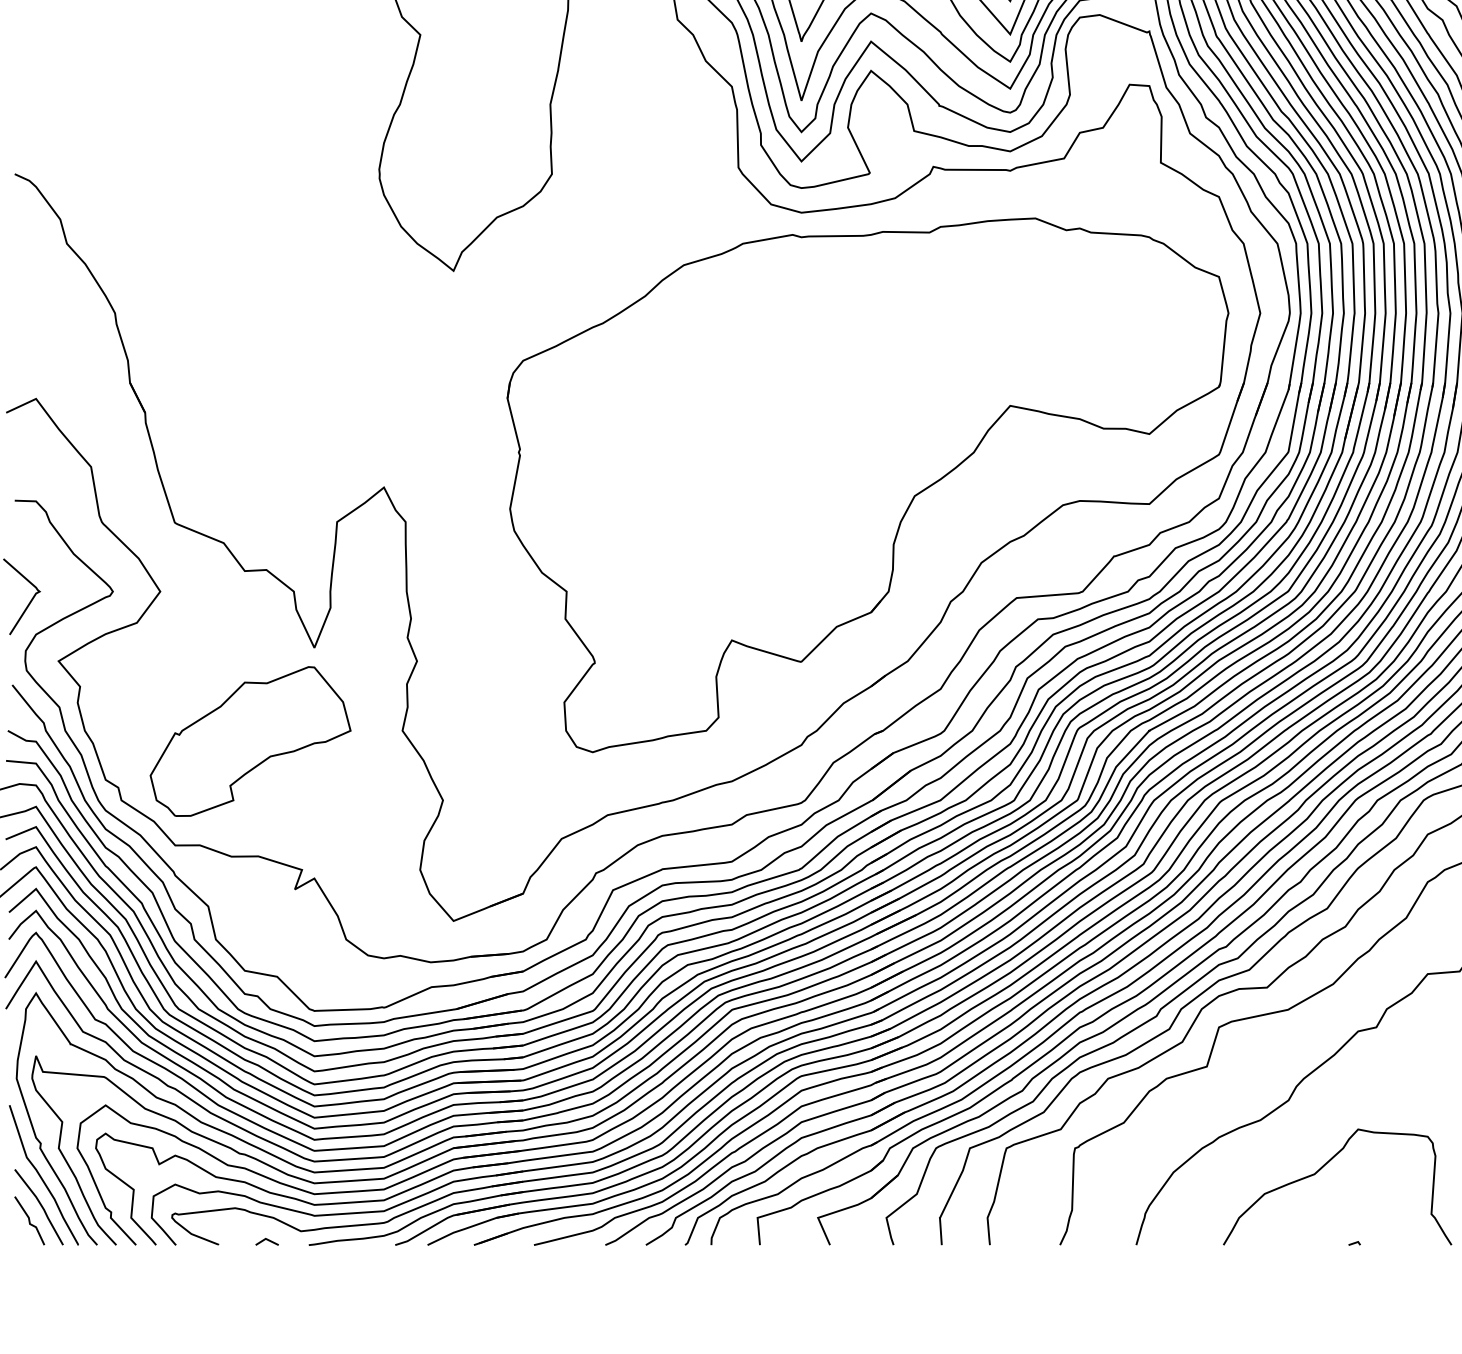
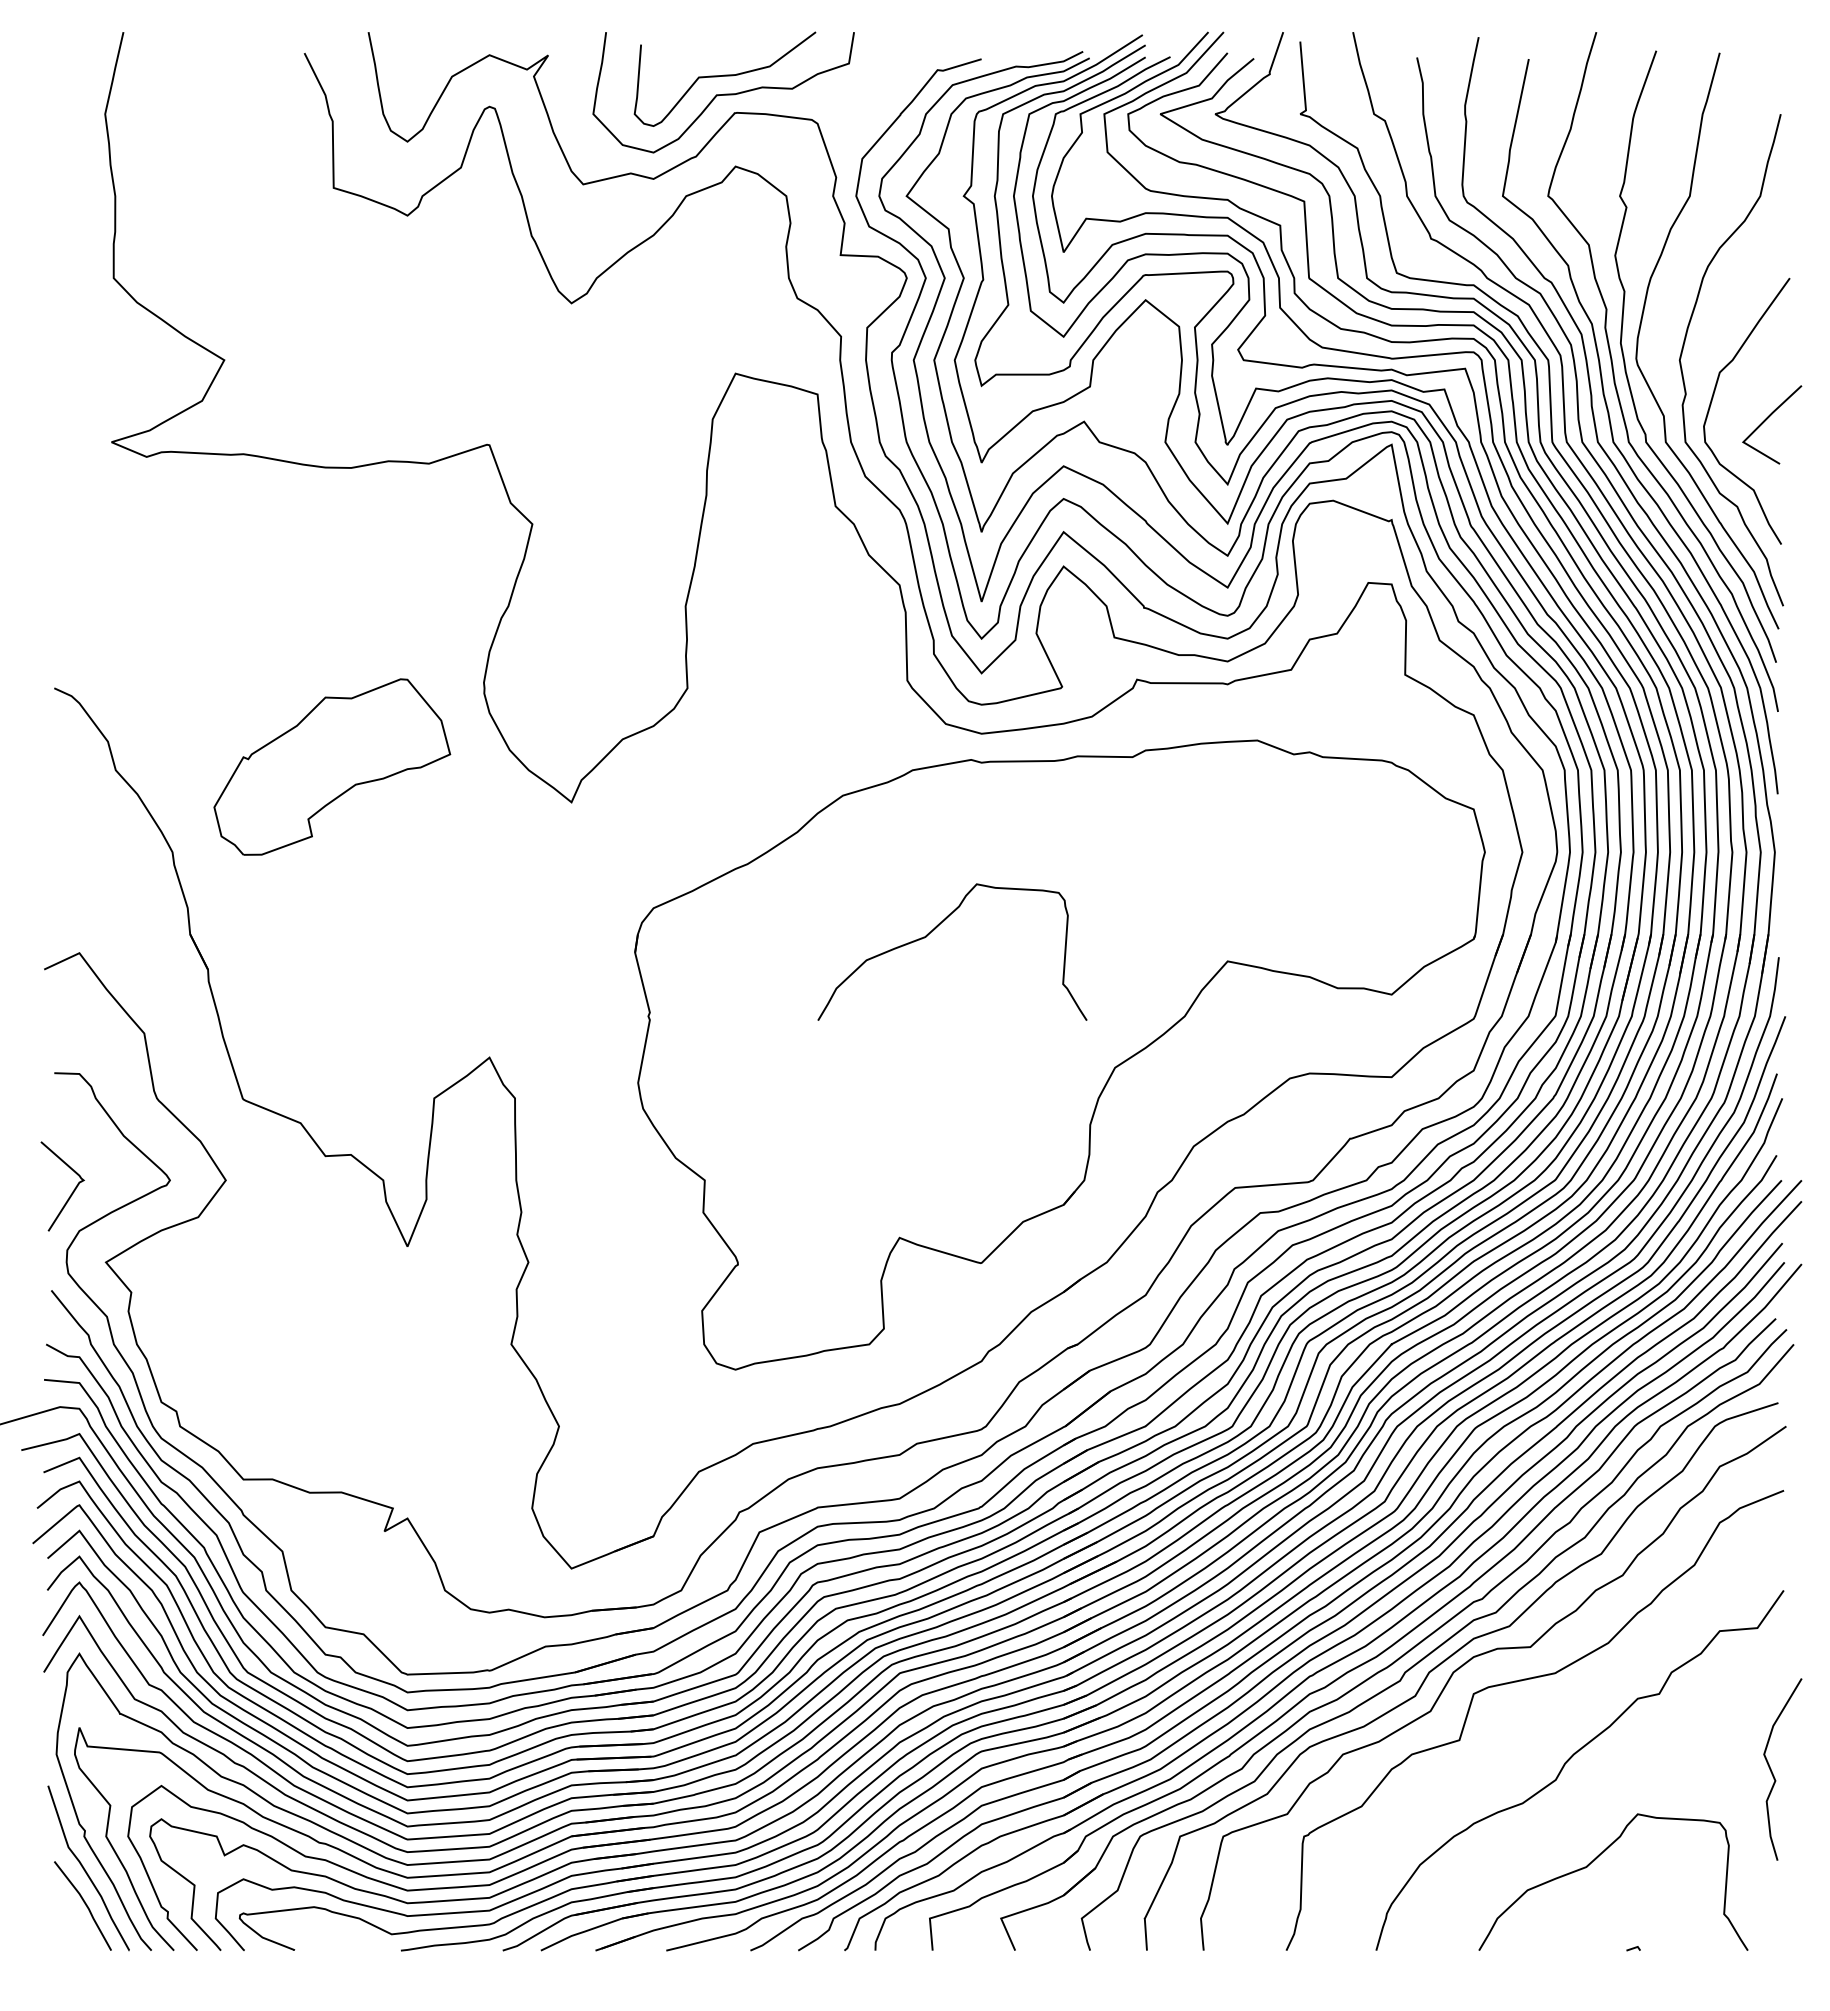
curve: (760, 380) -> (933, 931), added
part: (250, 741) -> (332, 766), moved
line: (29, 1220) -> (71, 1921), removed
line: (267, 1240) -> (352, 1945), removed

